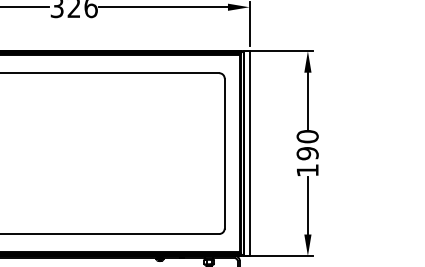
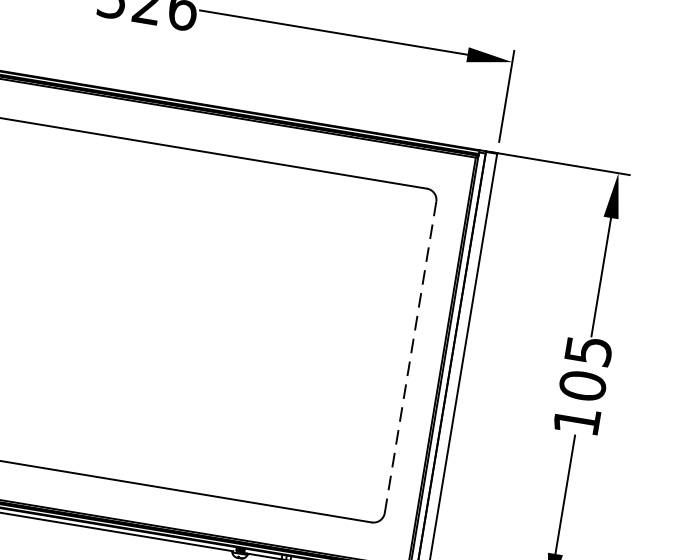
text: (307, 145) -> (585, 369), 190 -> 105
line: (224, 153) -> (410, 357), solid -> dashed

